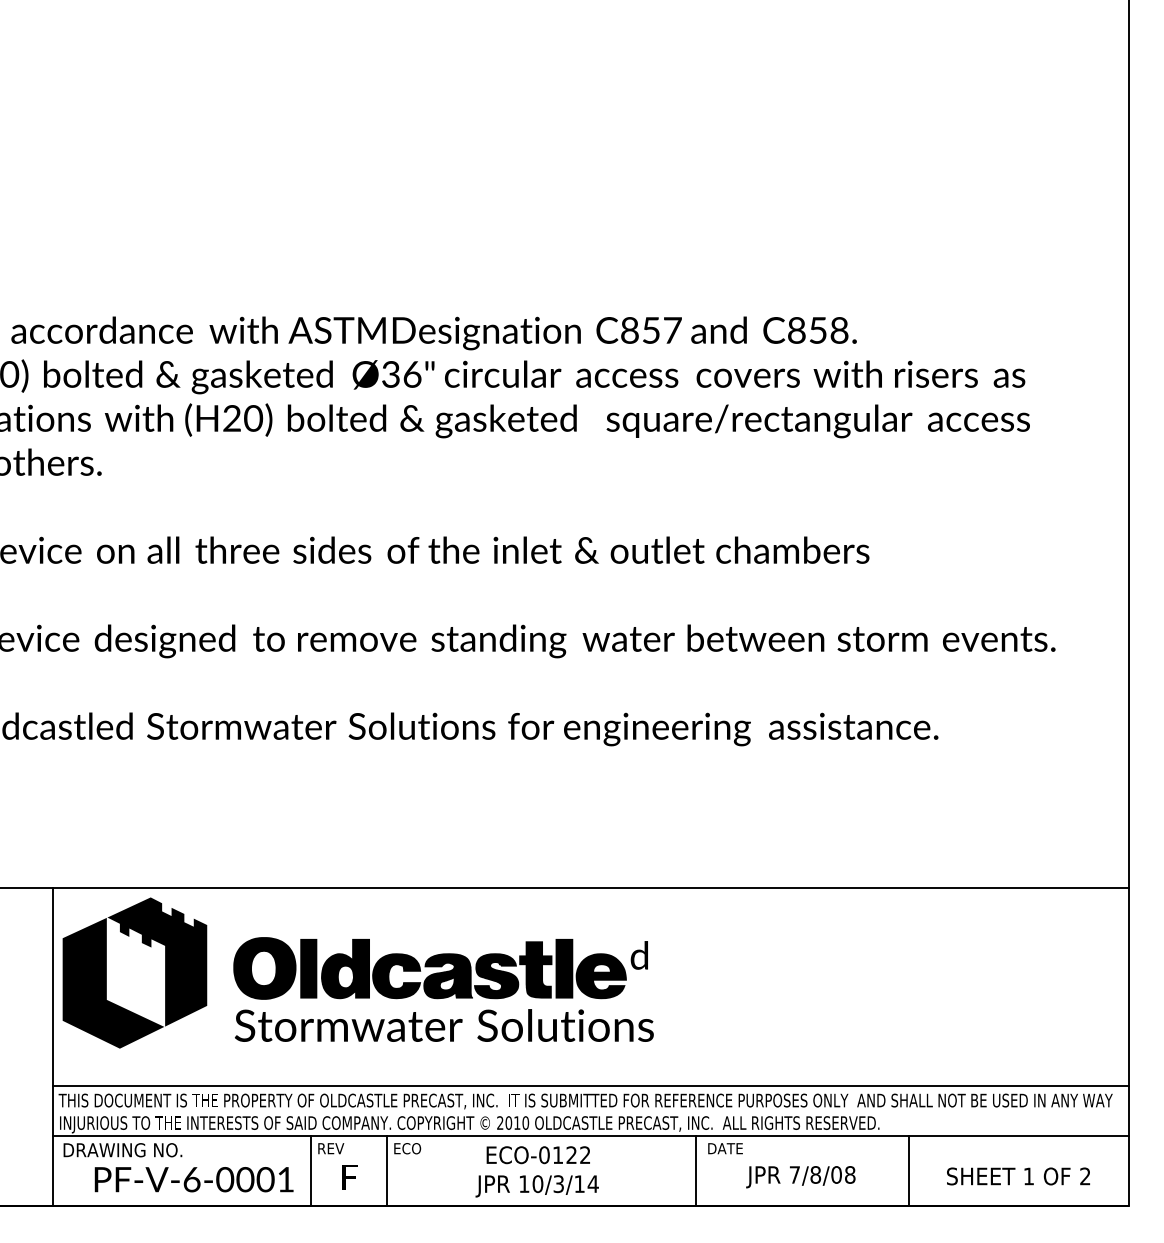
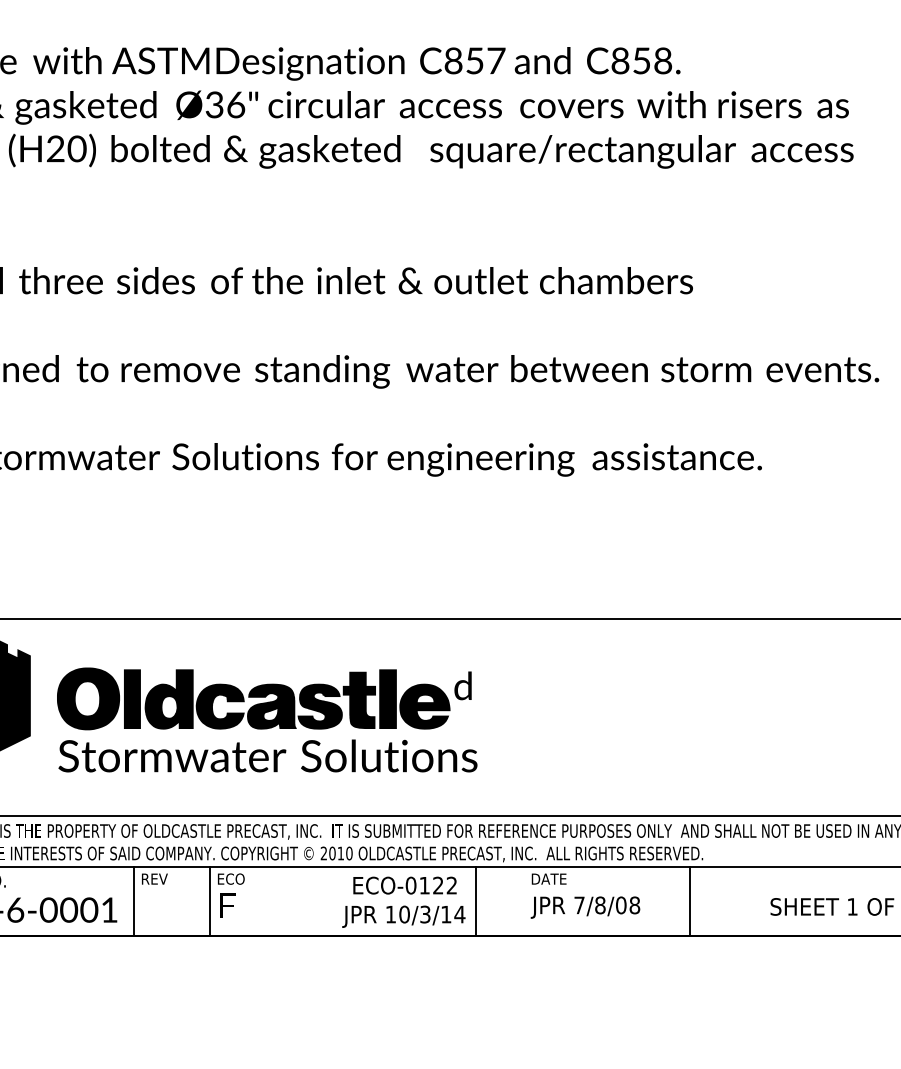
line: (695, 1170) -> (476, 900), moved
line: (908, 1170) -> (690, 900), moved
text: (536, 1171) -> (403, 901), moved
text: (349, 1177) -> (227, 905), moved
text: (800, 1177) -> (585, 907), moved

